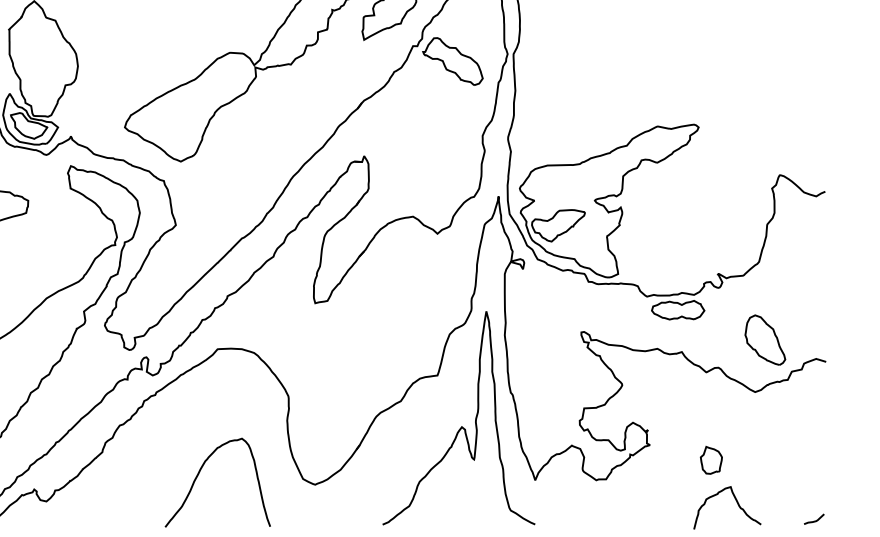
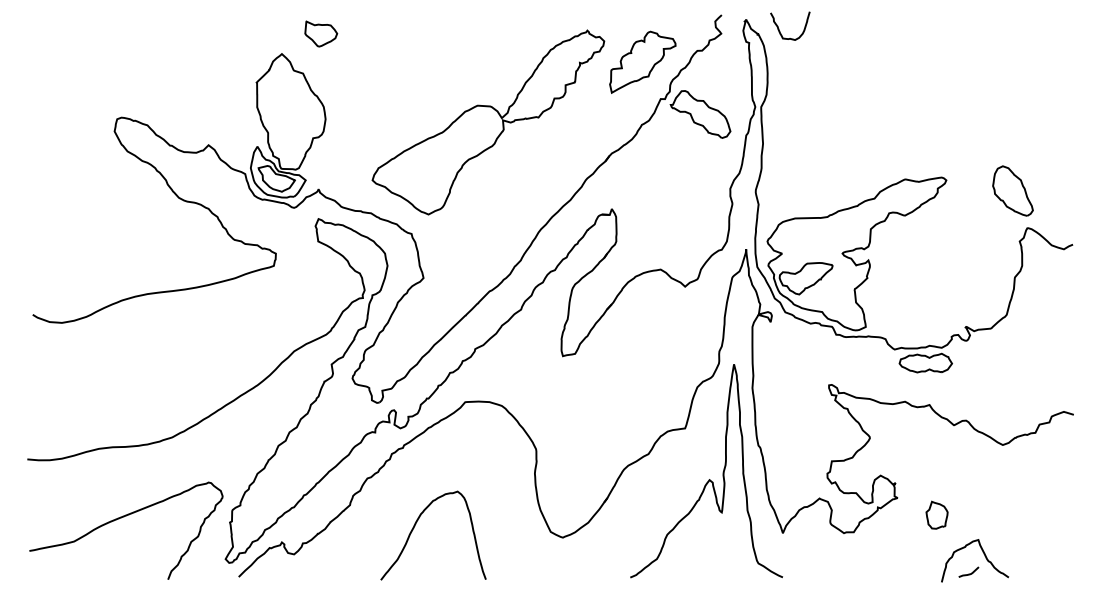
part: (764, 339) -> (1012, 190), moved
part: (710, 459) -> (936, 514), moved
curve: (199, 473) -> (415, 526), moved
curve: (813, 520) -> (968, 573), moved

